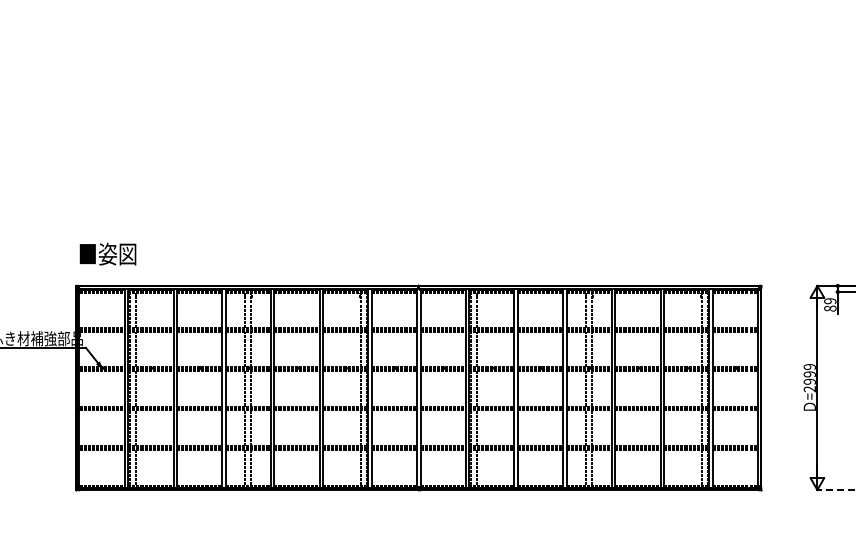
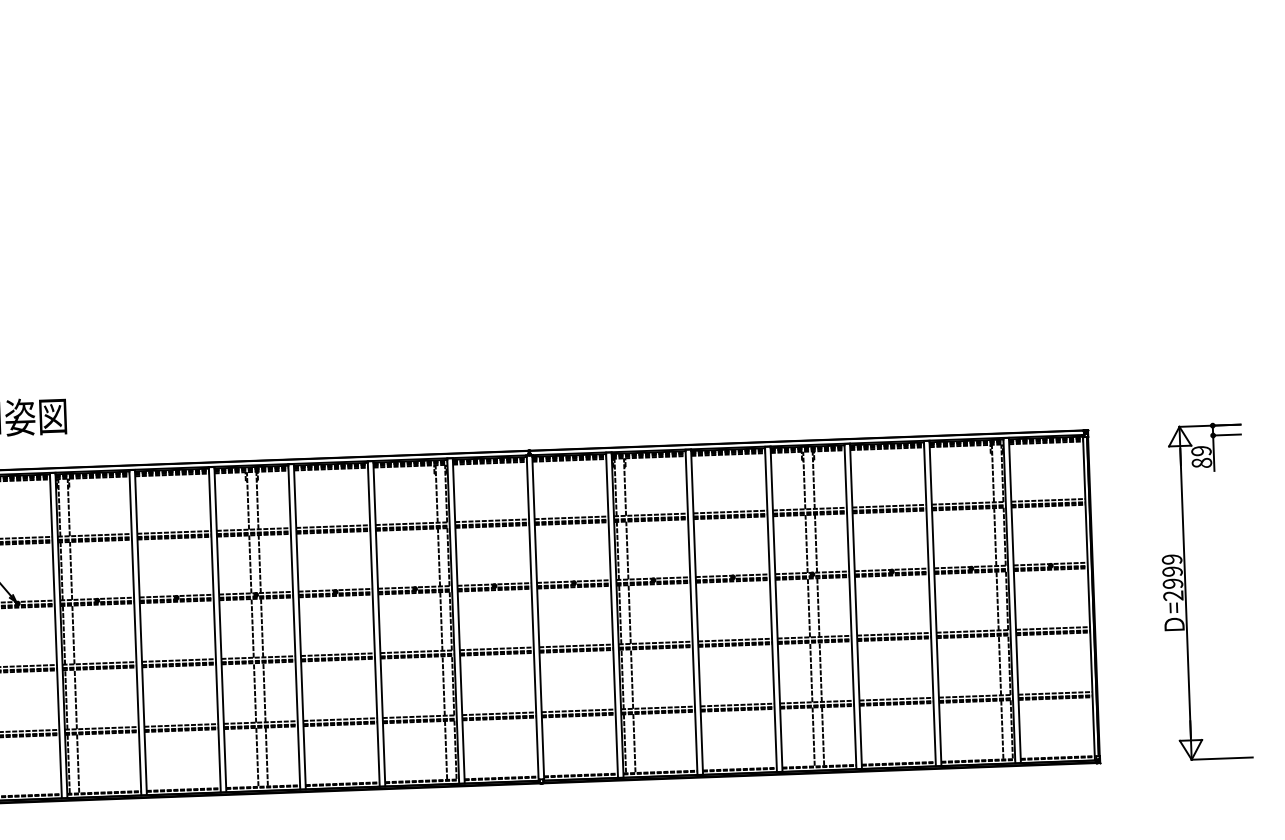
line: (836, 490) -> (1222, 759), dashed -> solid

